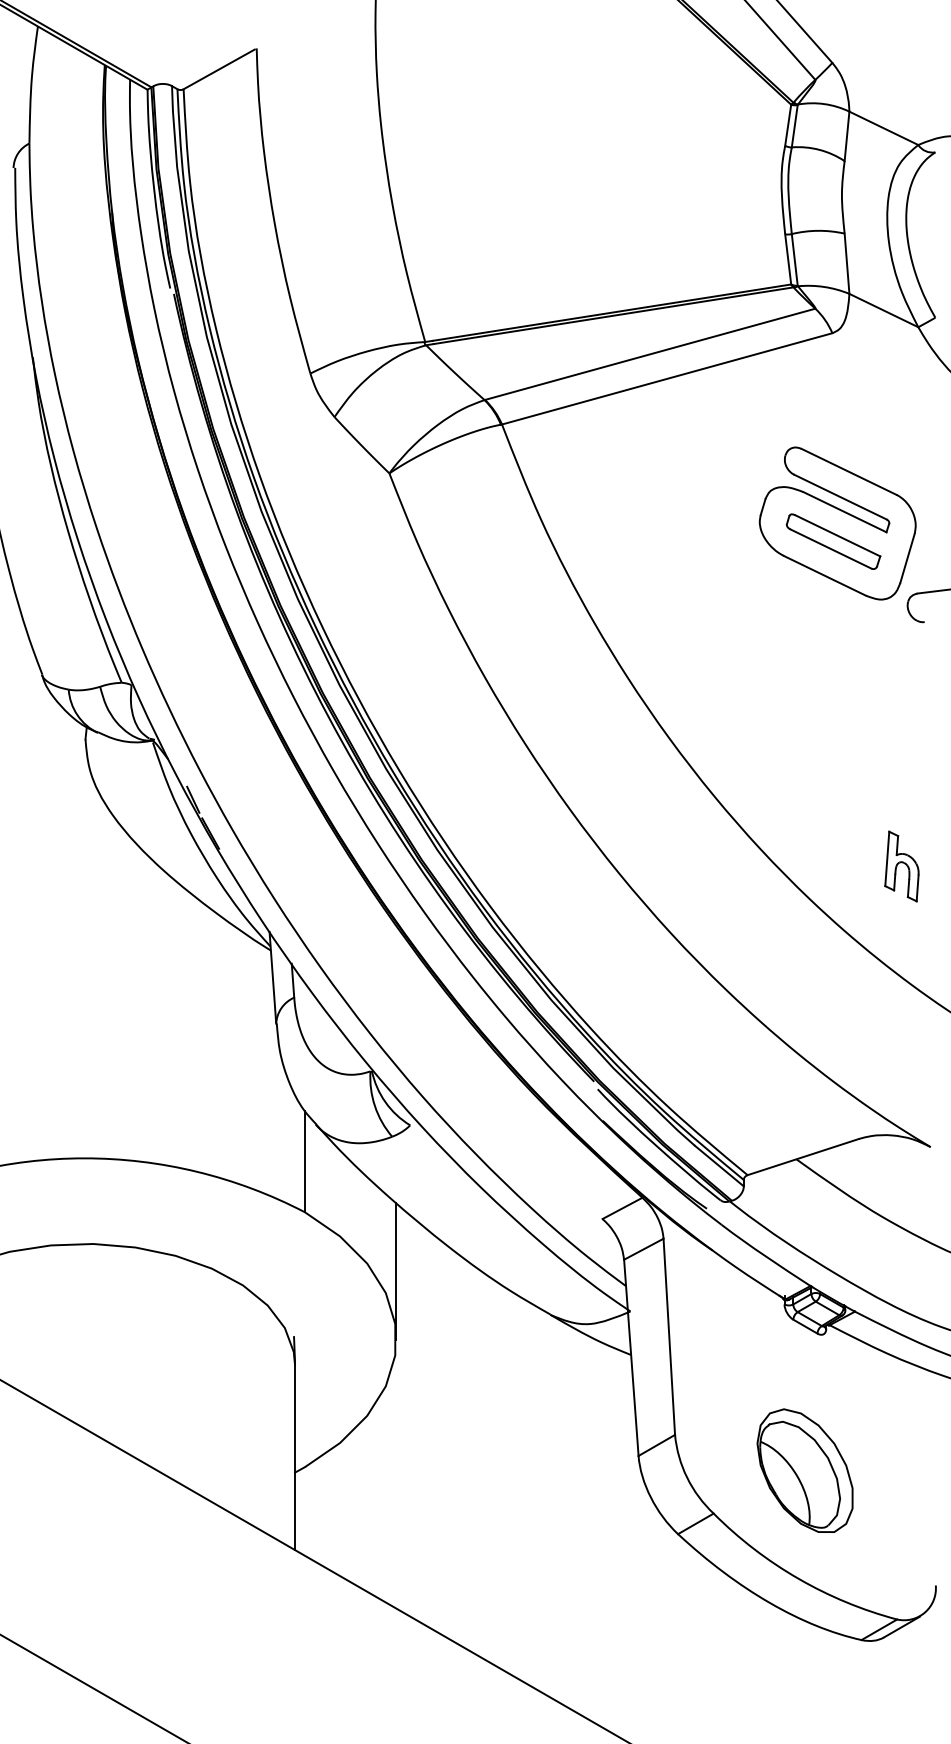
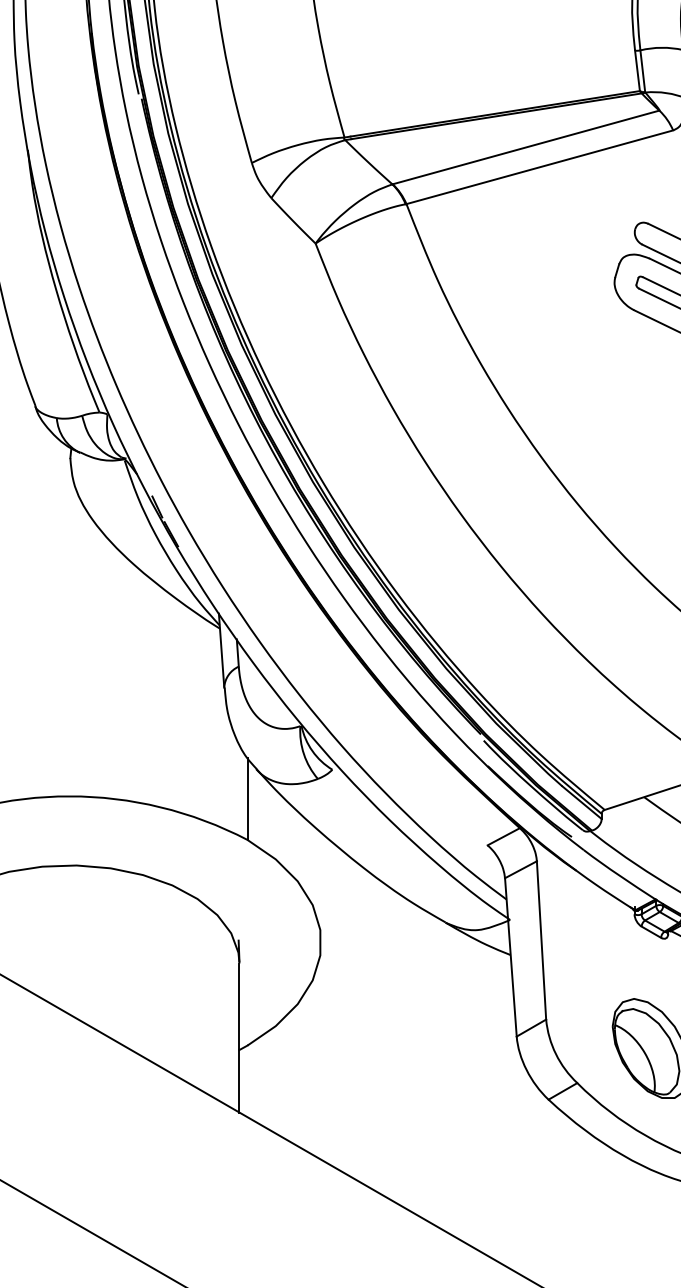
line: (396, 1271) -> (321, 887), removed

